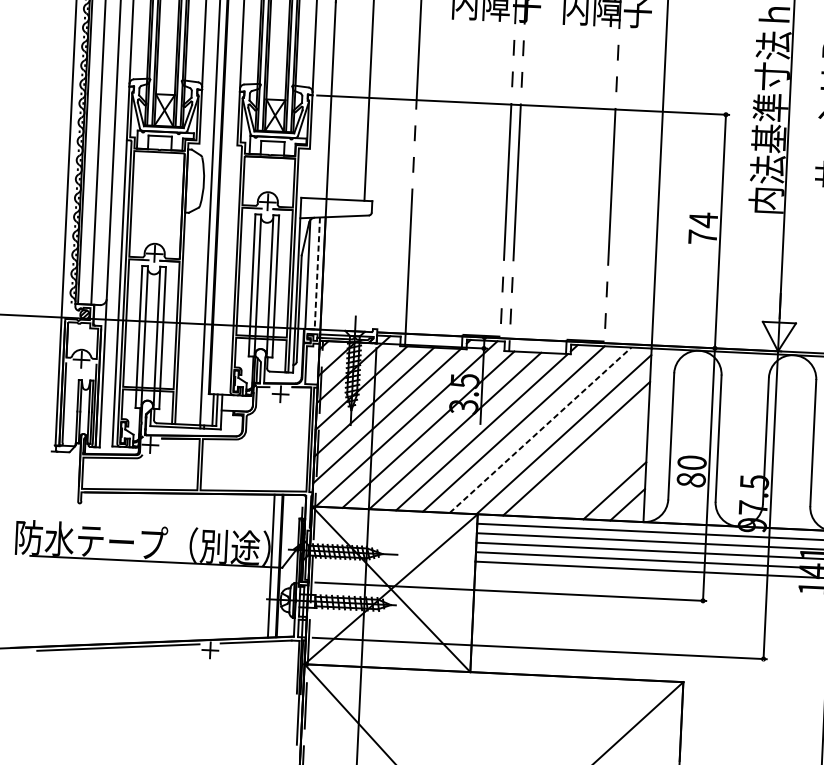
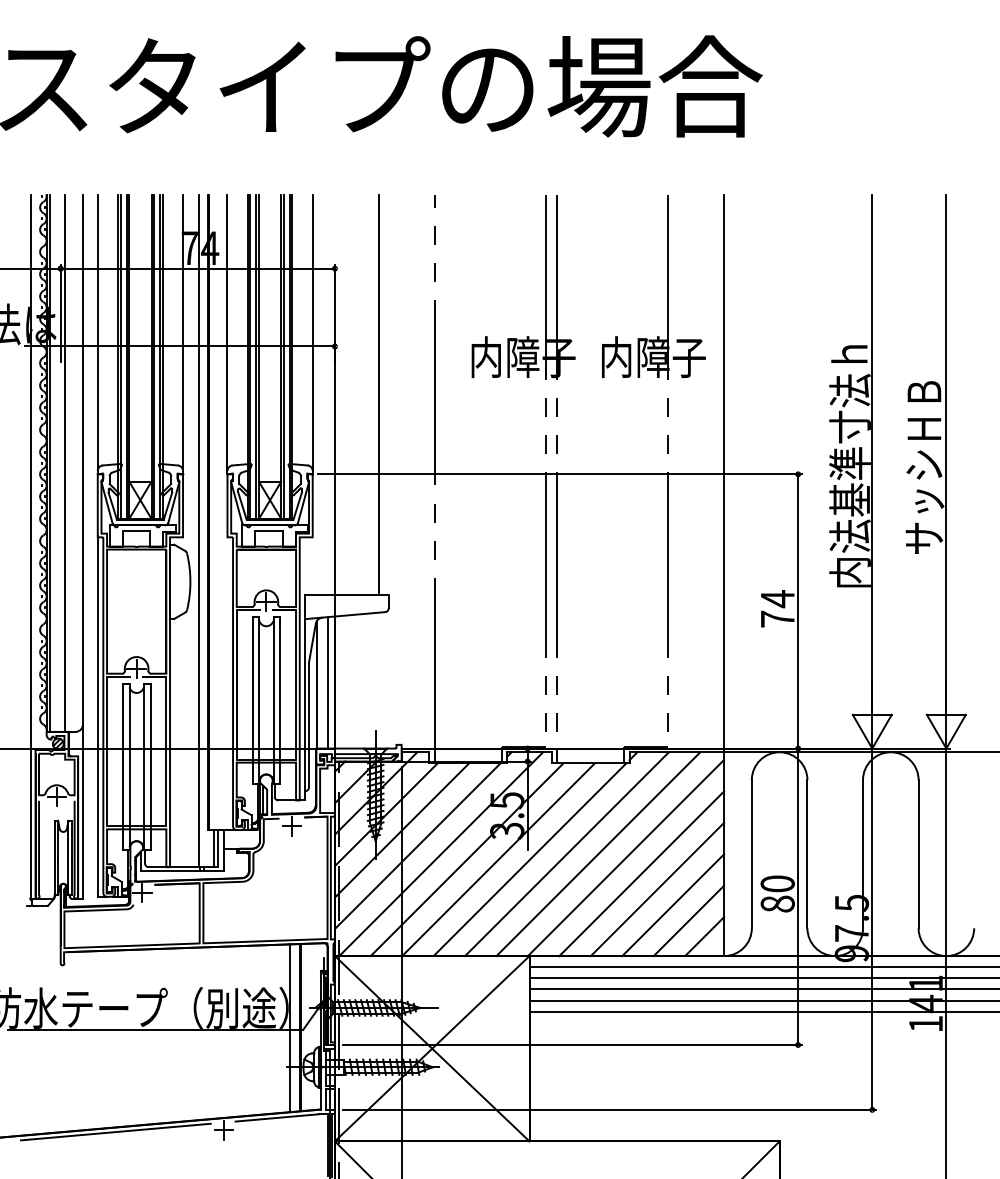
line: (317, 273) -> (328, 682), dashed -> solid
line: (540, 429) -> (598, 853), dashed -> solid
line: (589, 462) -> (657, 889), added
line: (602, 476) -> (673, 905), added

